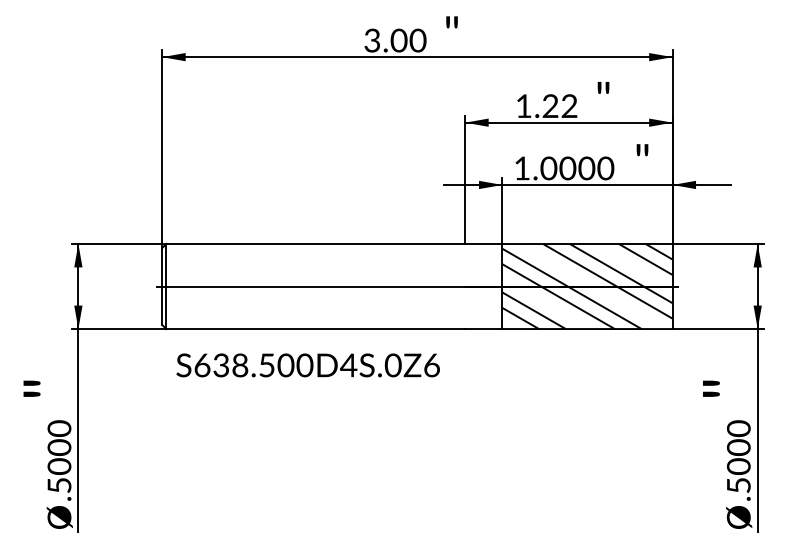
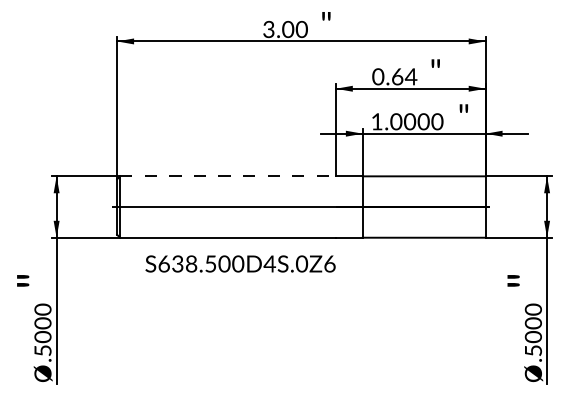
text: (546, 105) -> (394, 76), 1.22 -> 0.64
line: (316, 244) -> (228, 176), solid -> dashed
hatch: (586, 285) -> (423, 206), removed
text: (308, 364) -> (240, 263), moved

